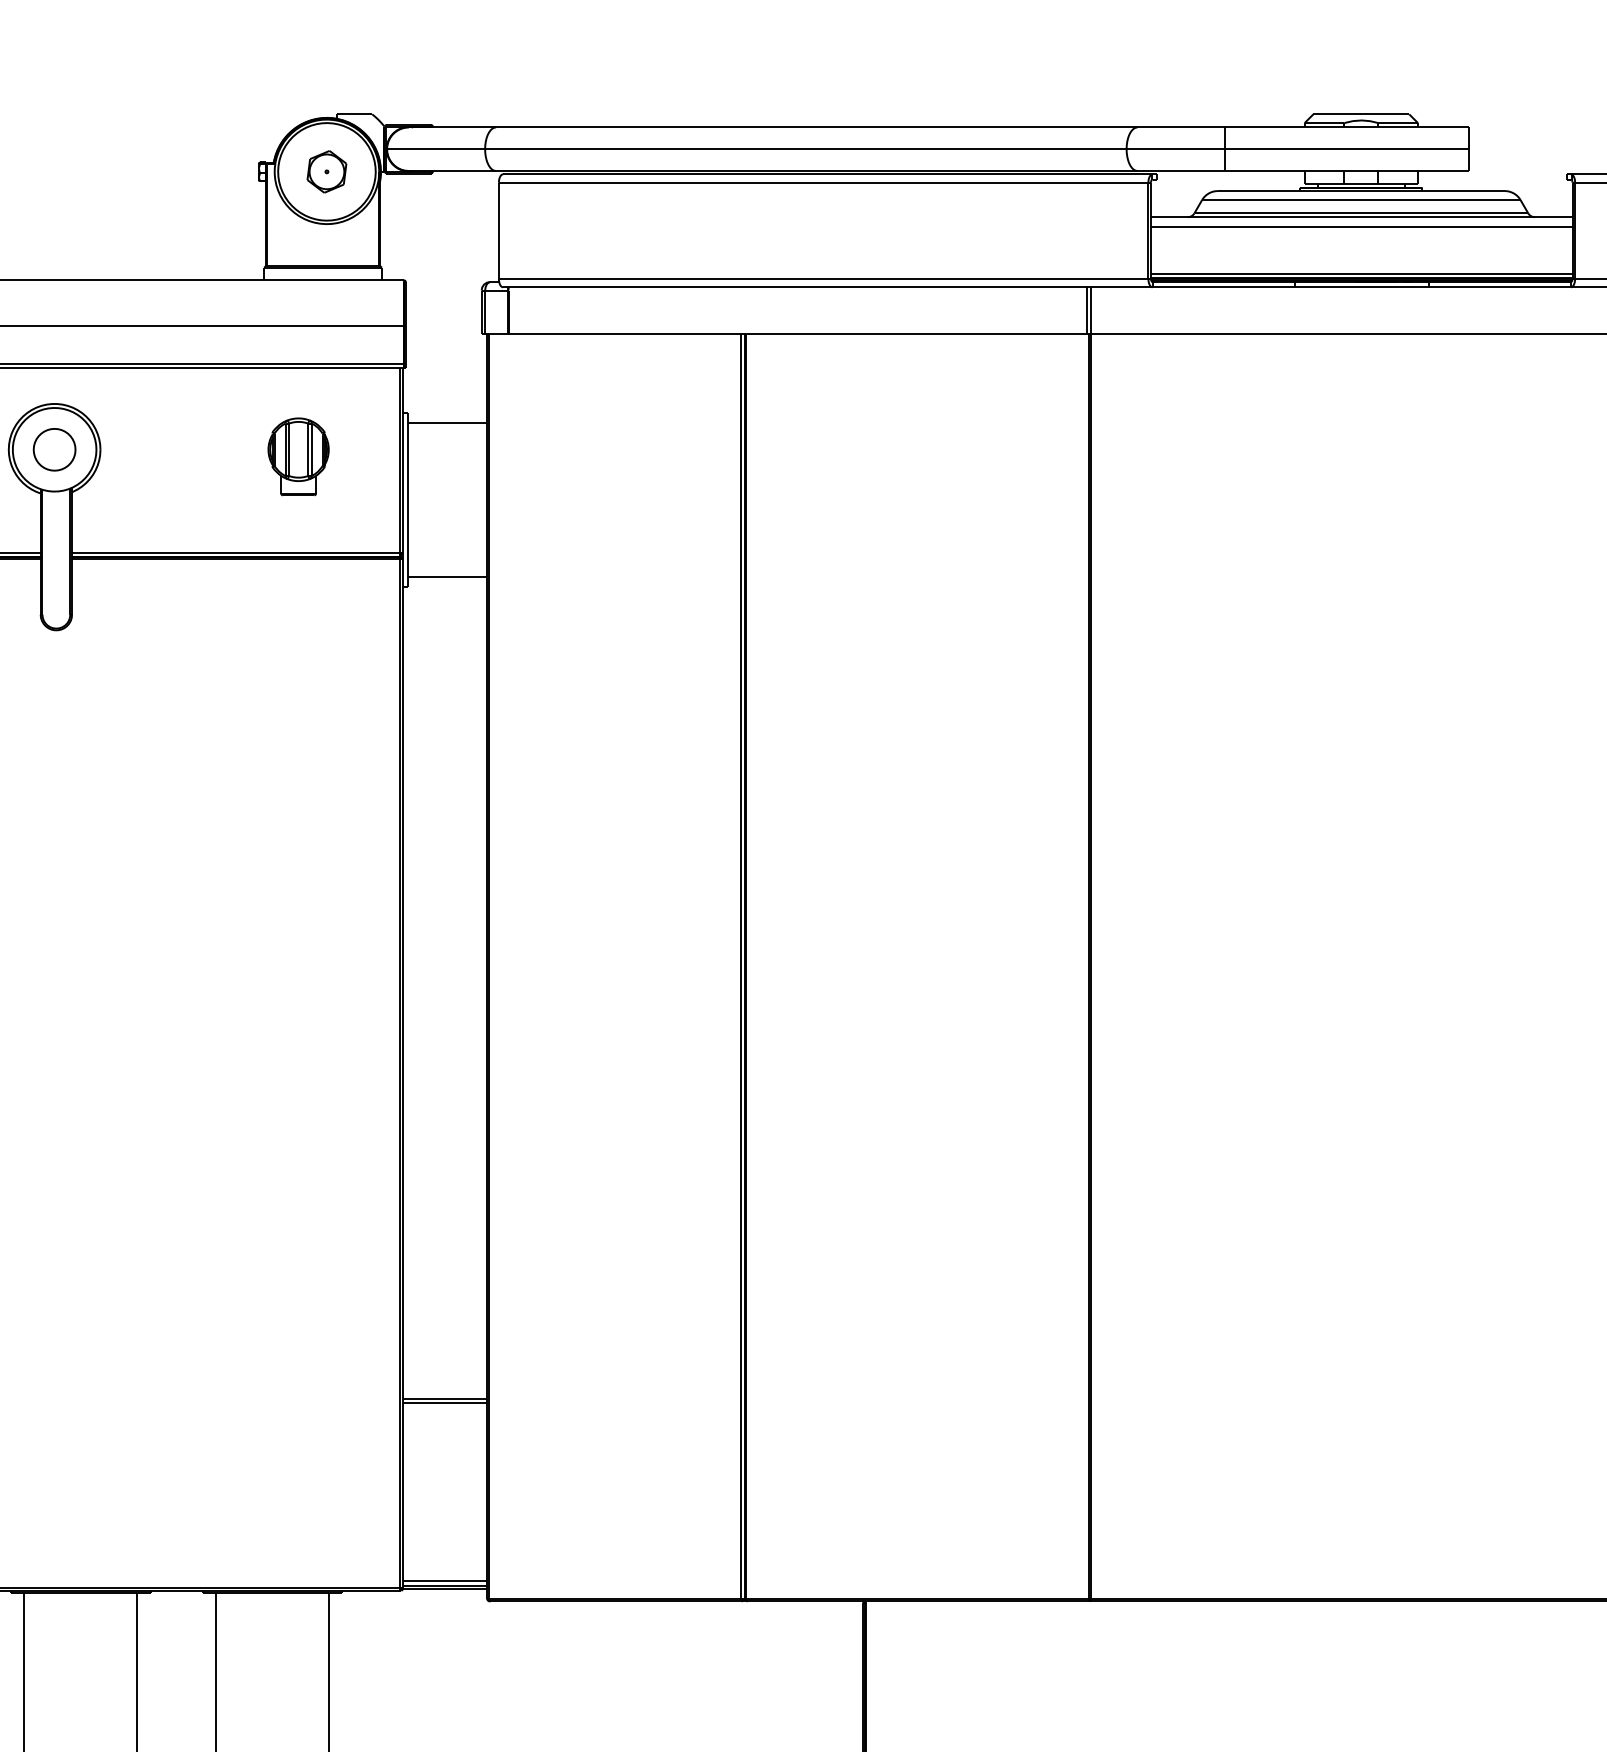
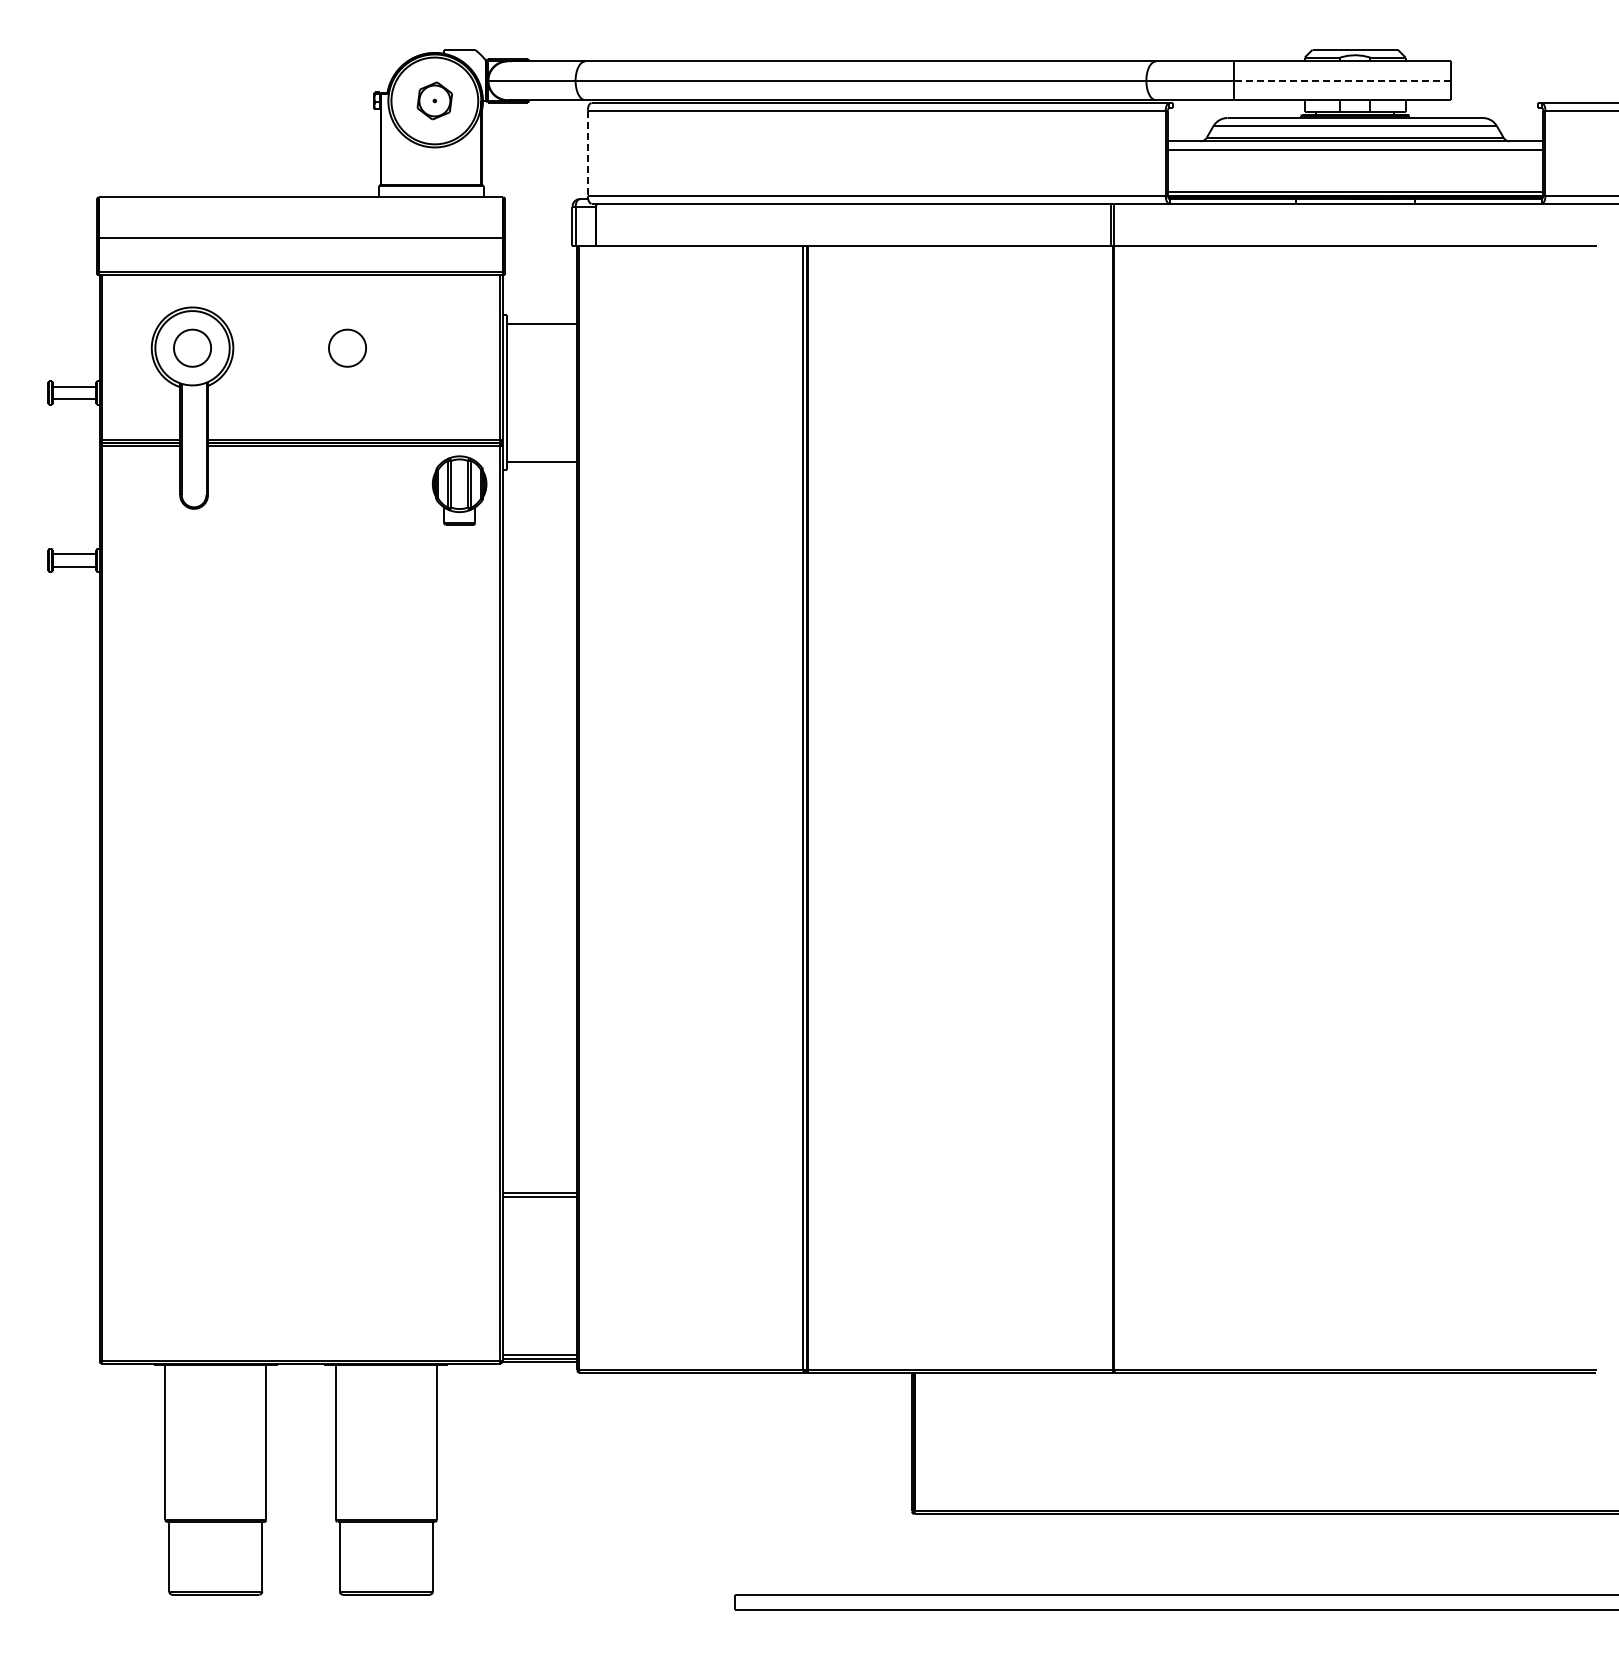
line: (1347, 148) -> (1342, 80), solid -> dashed
line: (498, 230) -> (587, 153), solid -> dashed
part: (228, 448) -> (347, 347), added
part: (298, 456) -> (459, 490), moved

